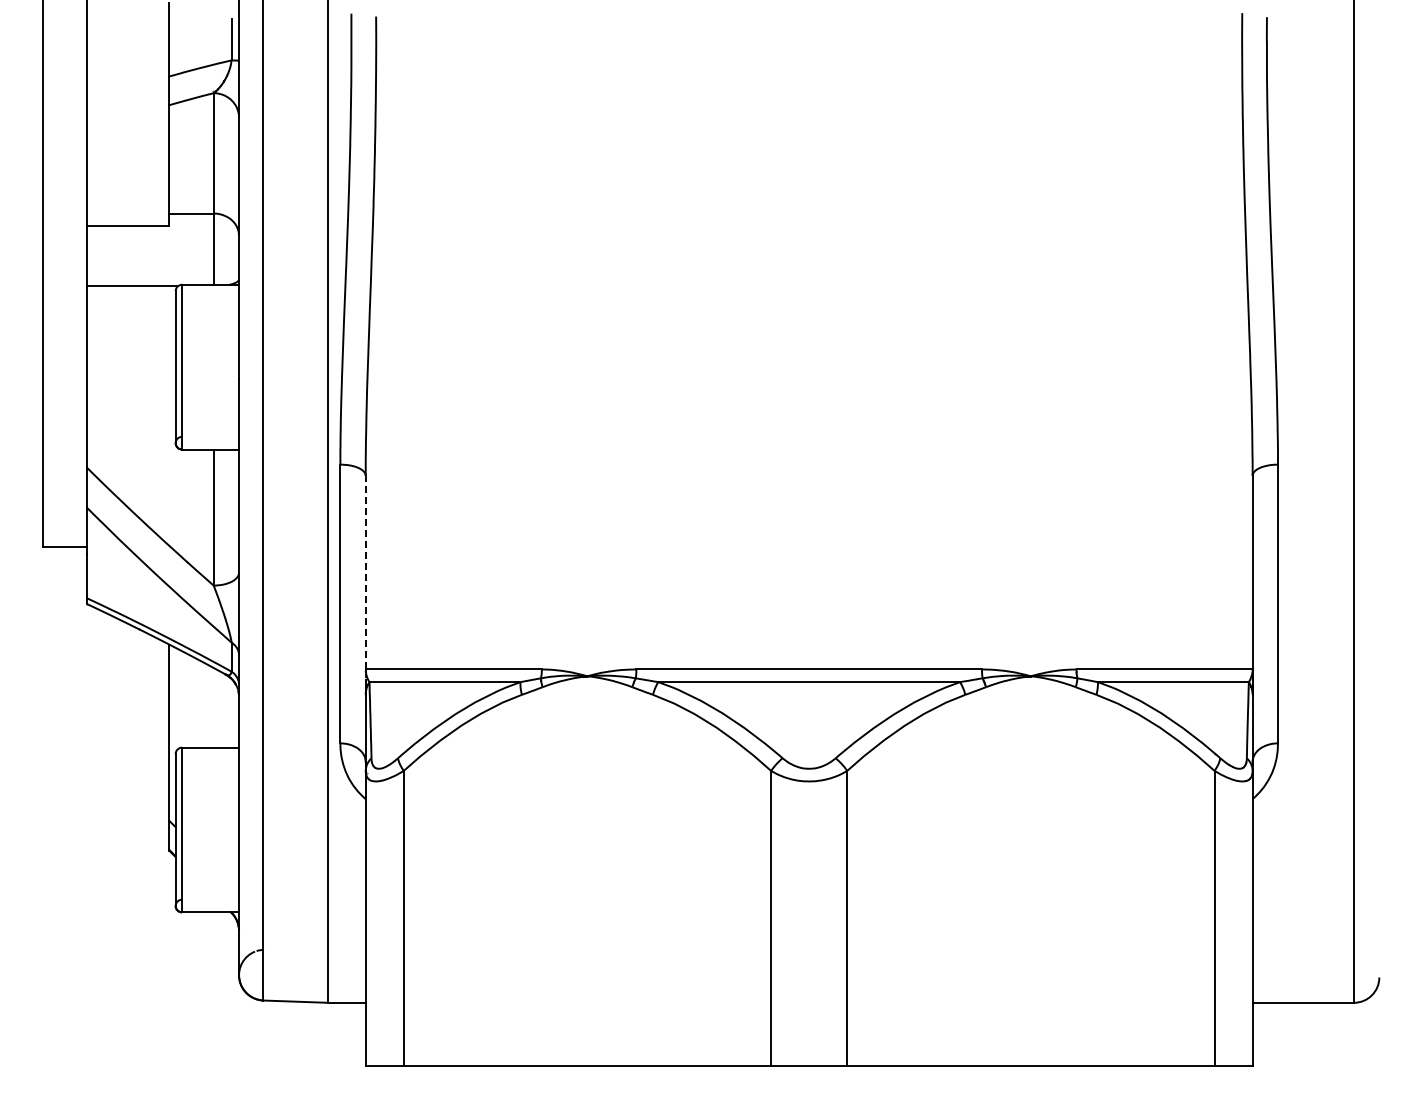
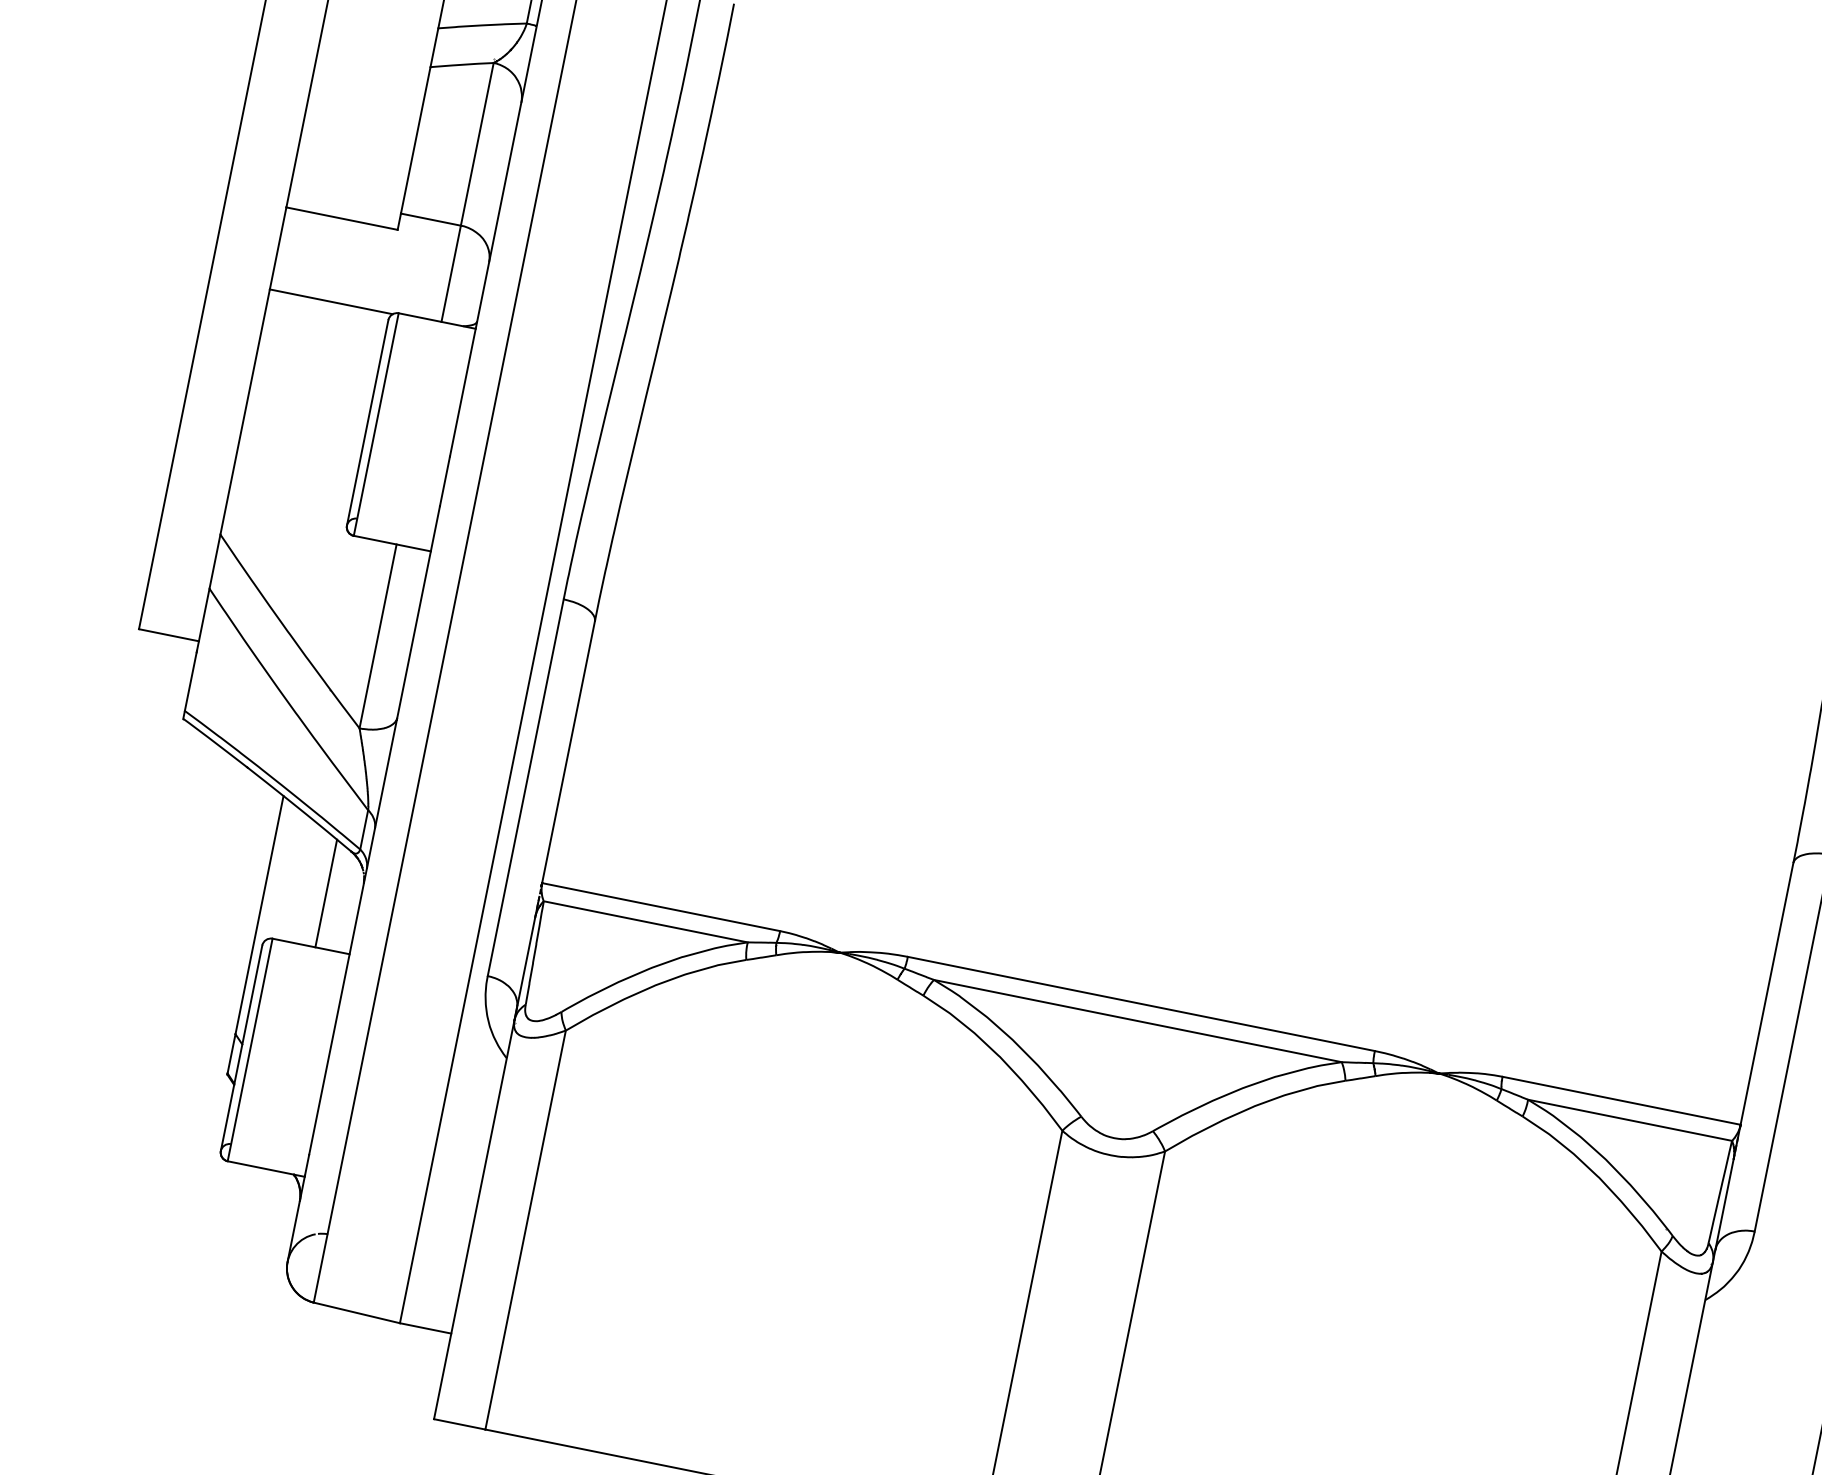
line: (365, 572) -> (568, 752), dashed -> solid
line: (213, 707) -> (326, 893), added

